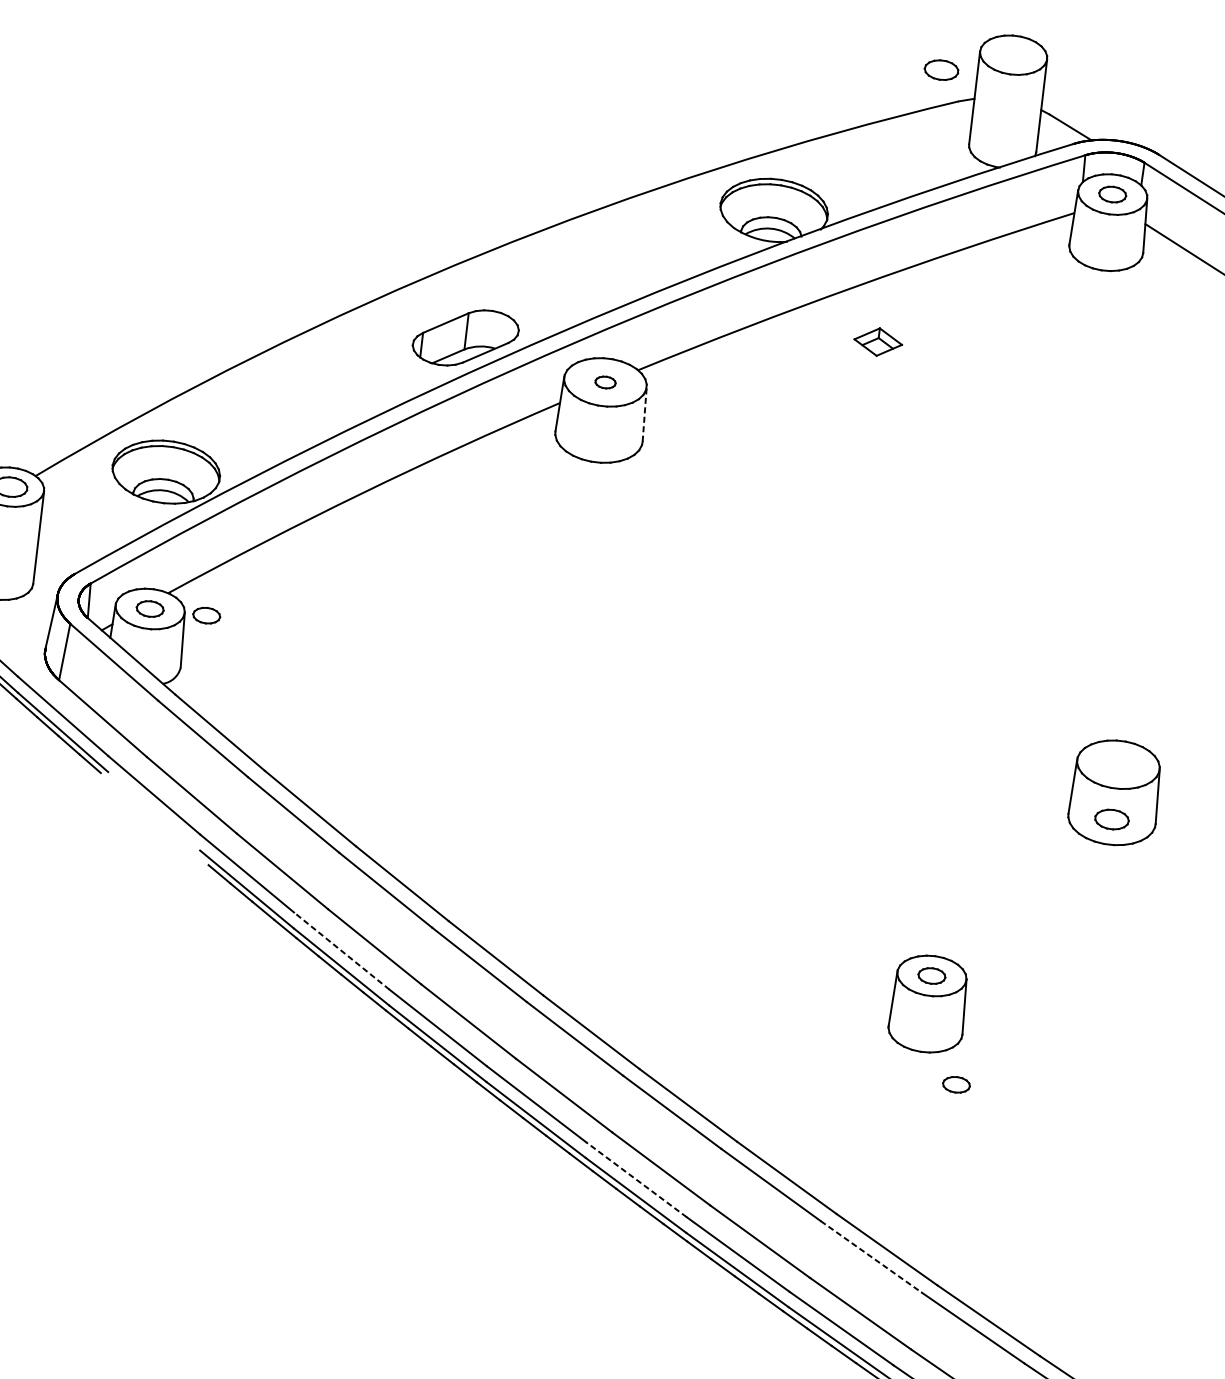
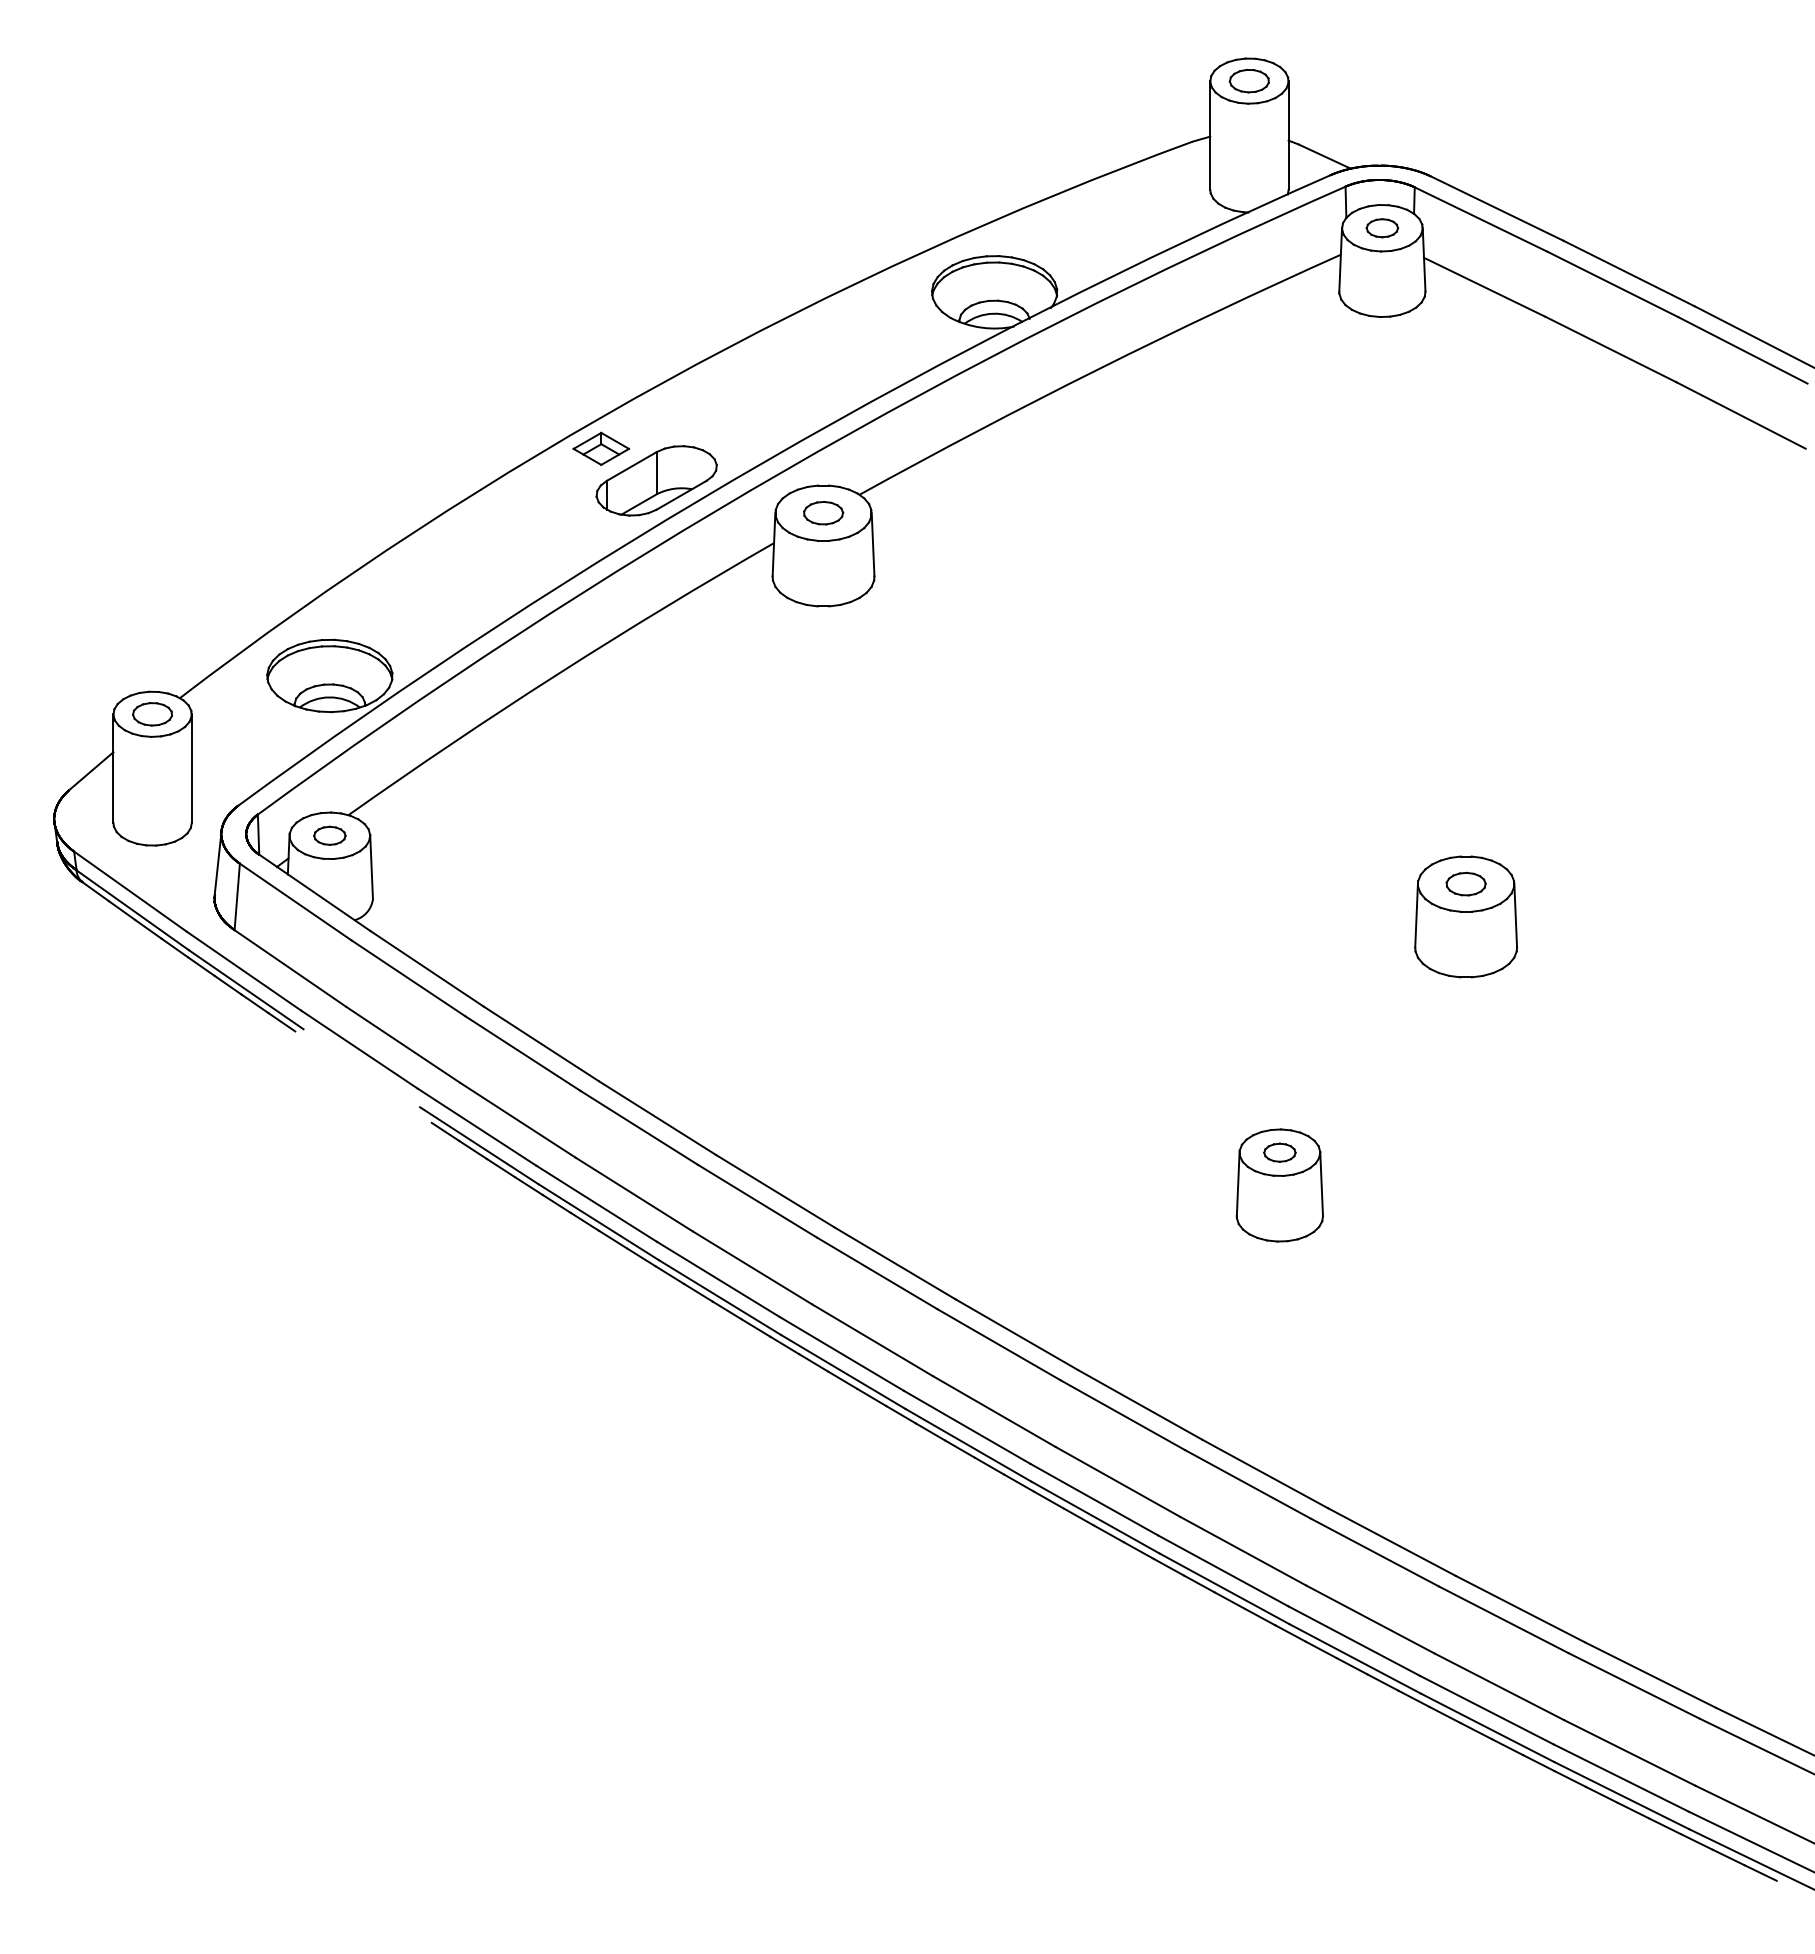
part: (940, 70) -> (1248, 81), moved
part: (878, 341) -> (601, 448), moved
part: (605, 382) -> (823, 513), size x1.67
line: (645, 414) -> (873, 544), dashed -> solid
part: (206, 615) -> (395, 835), removed
part: (1111, 818) -> (1465, 883), moved
line: (341, 950) -> (596, 1203), dashed -> solid
part: (956, 1084) -> (1322, 1274), removed
line: (636, 1179) -> (967, 1427), dashed -> solid
line: (871, 1256) -> (1248, 1484), dashed -> solid

